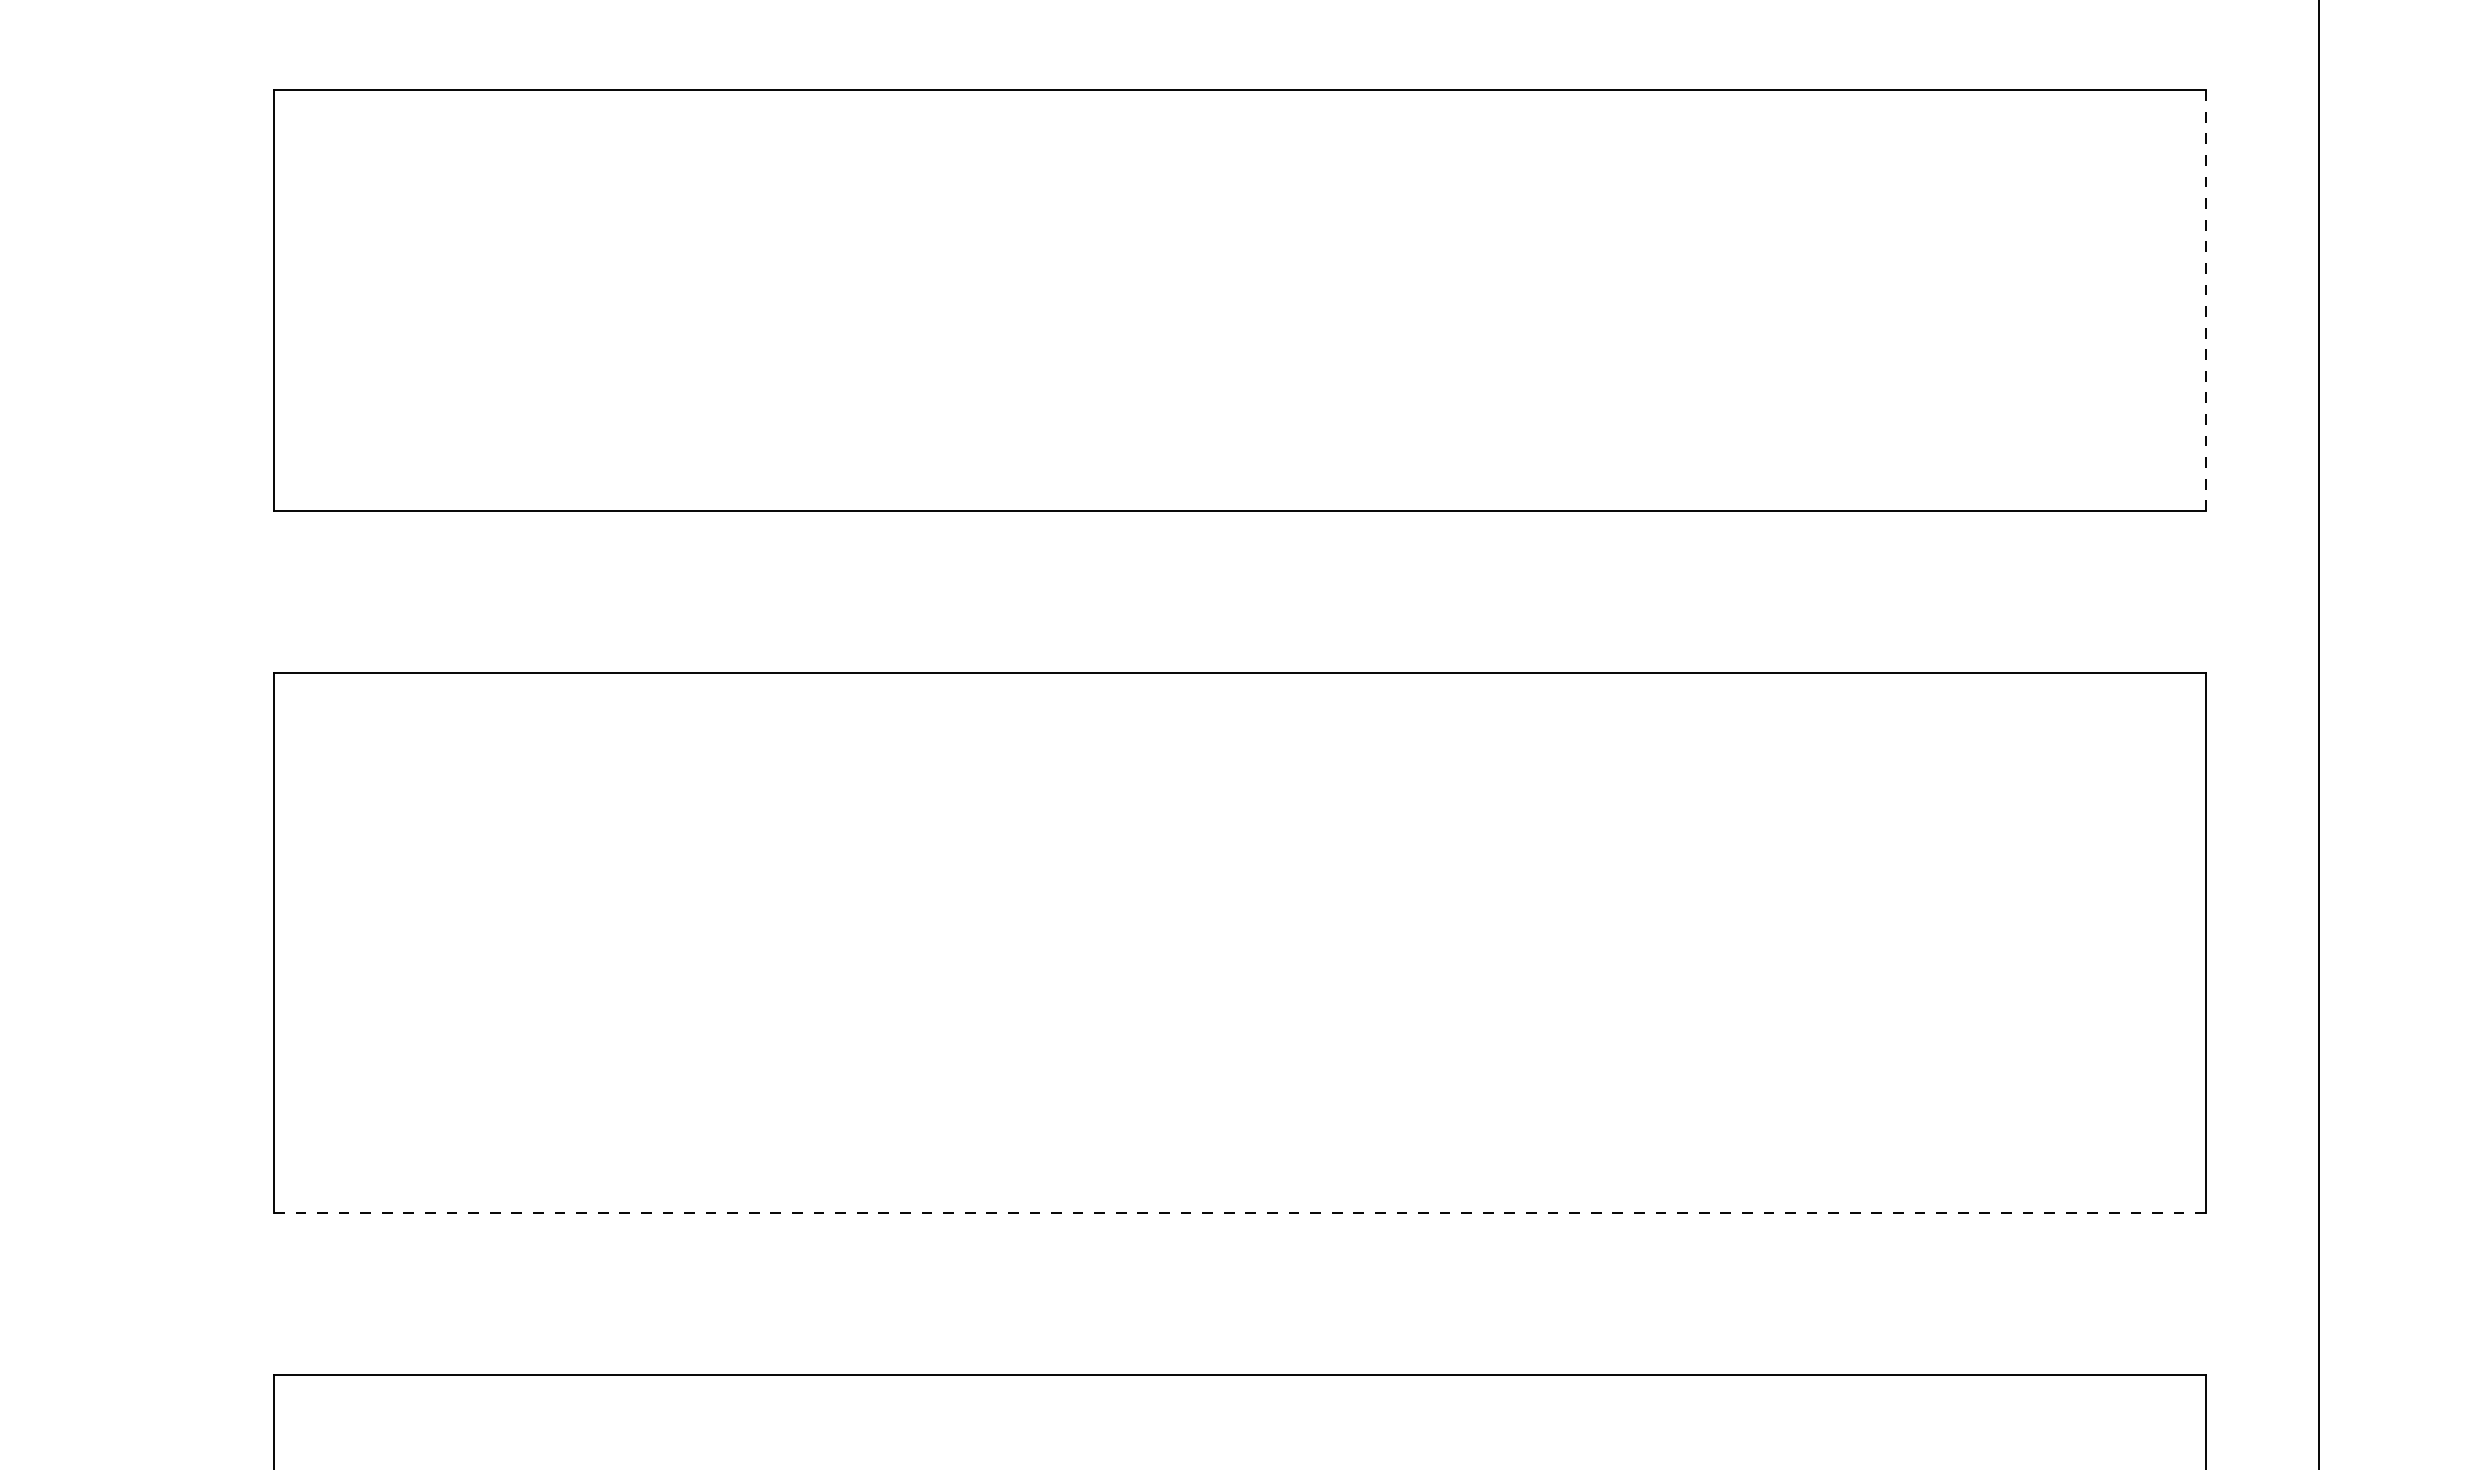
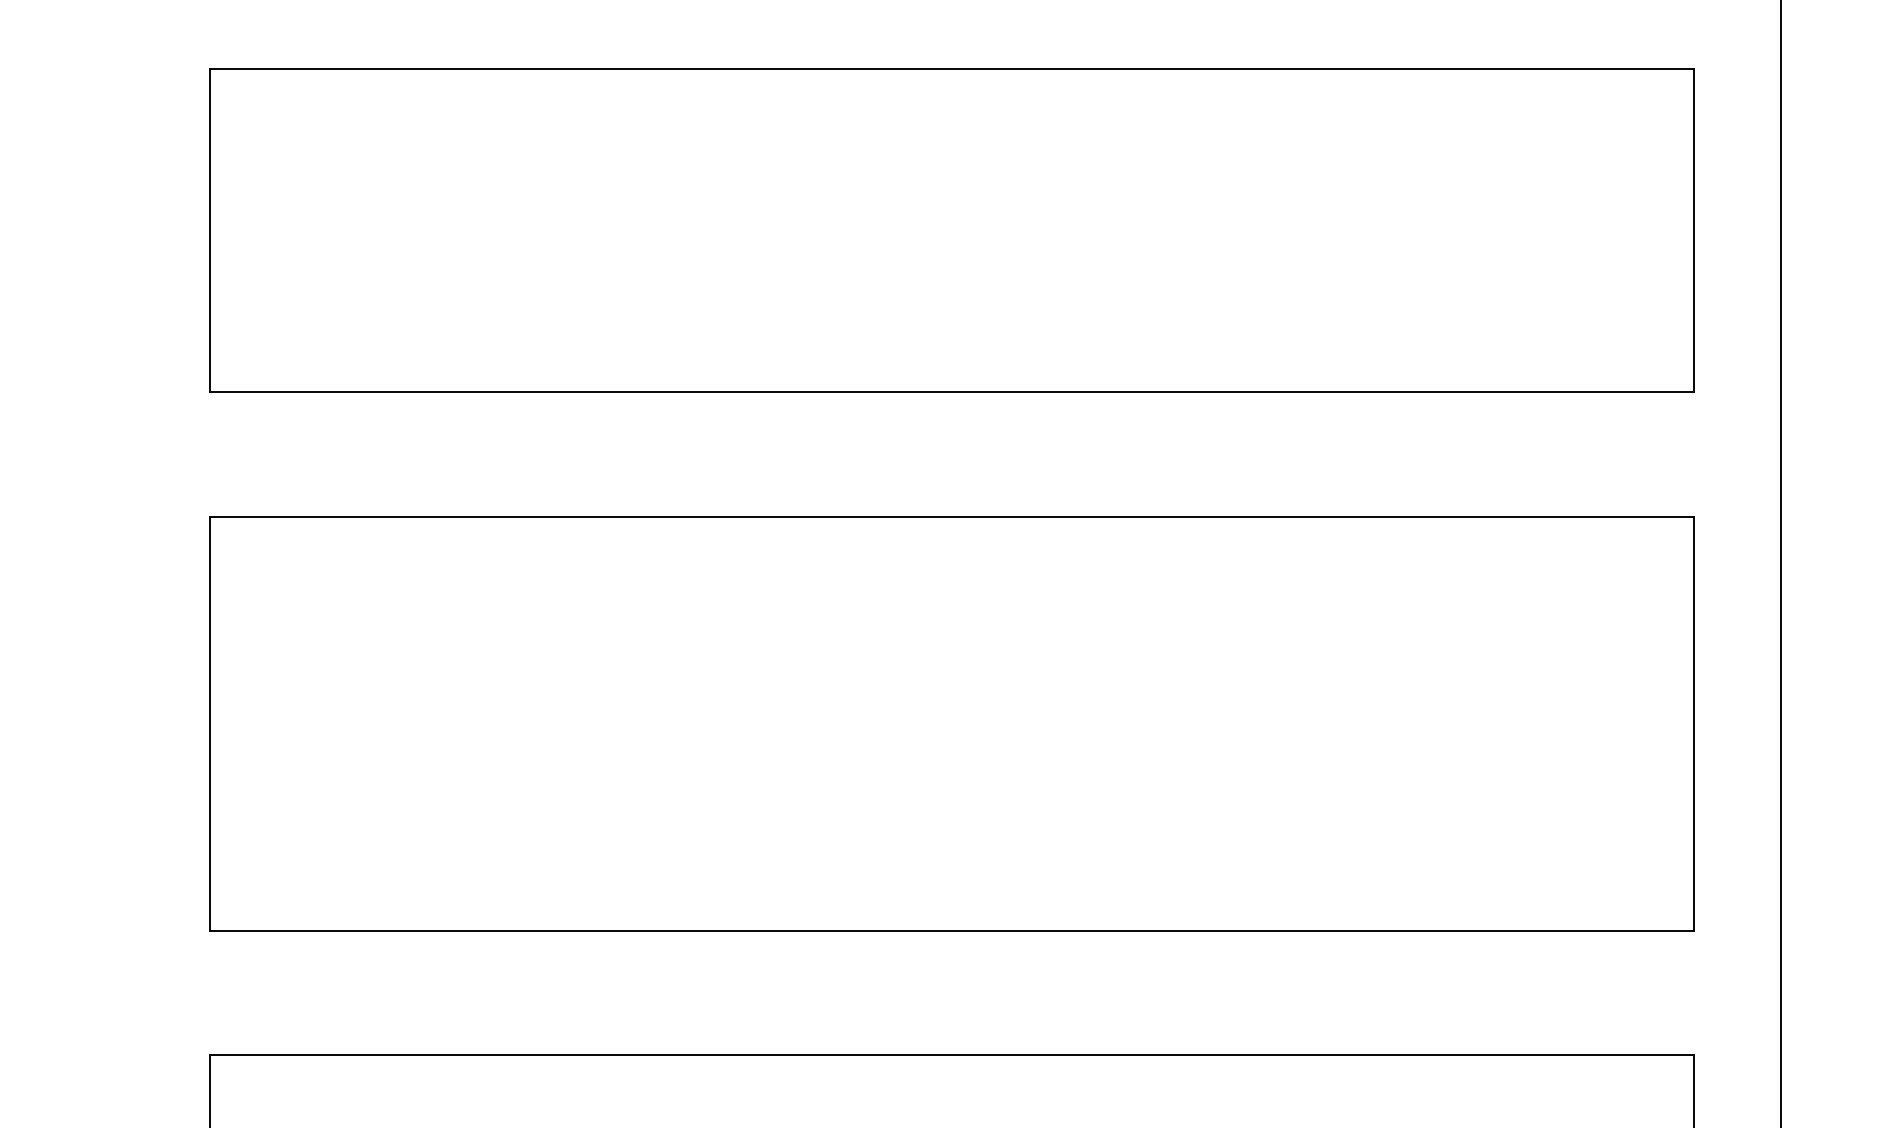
line: (2206, 300) -> (1693, 230), dashed -> solid
line: (1239, 1212) -> (951, 930), dashed -> solid

